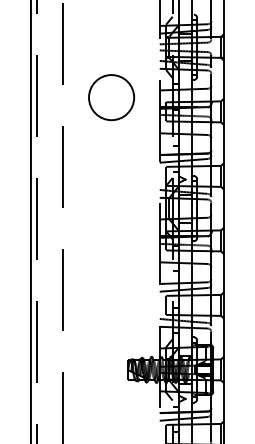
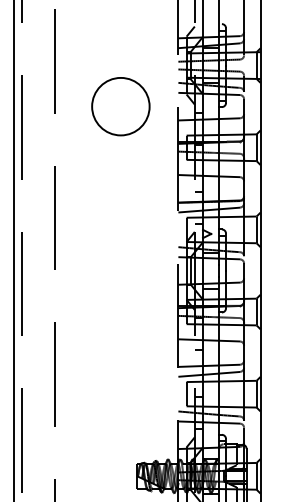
circle: (111, 97) -> (120, 106), moved

